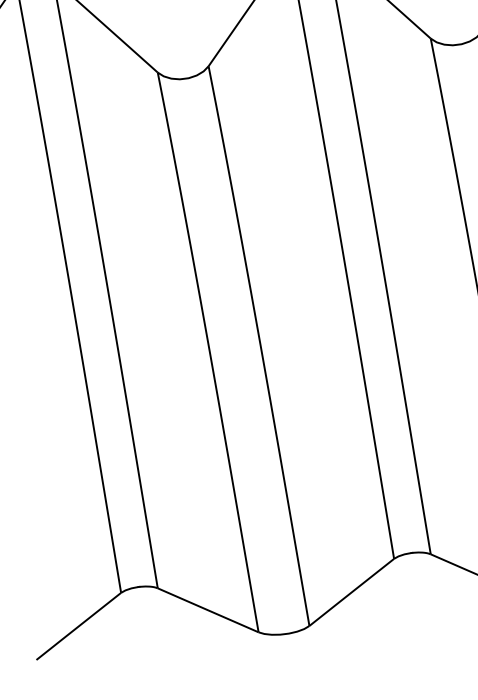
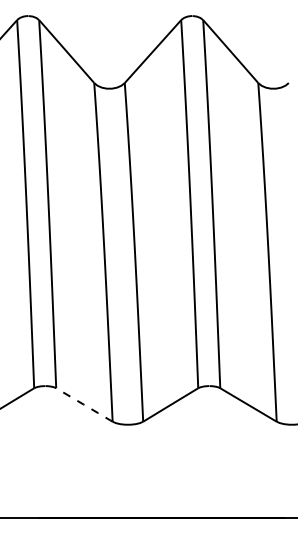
line: (208, 611) -> (84, 405), solid -> dashed

